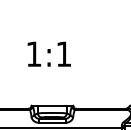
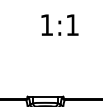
text: (48, 53) -> (59, 24), moved

